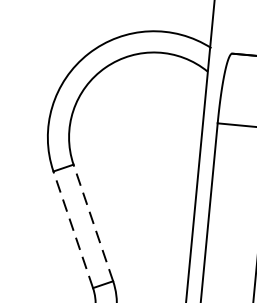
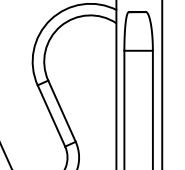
line: (94, 223) -> (62, 111), dashed -> solid
line: (73, 228) -> (51, 115), dashed -> solid

